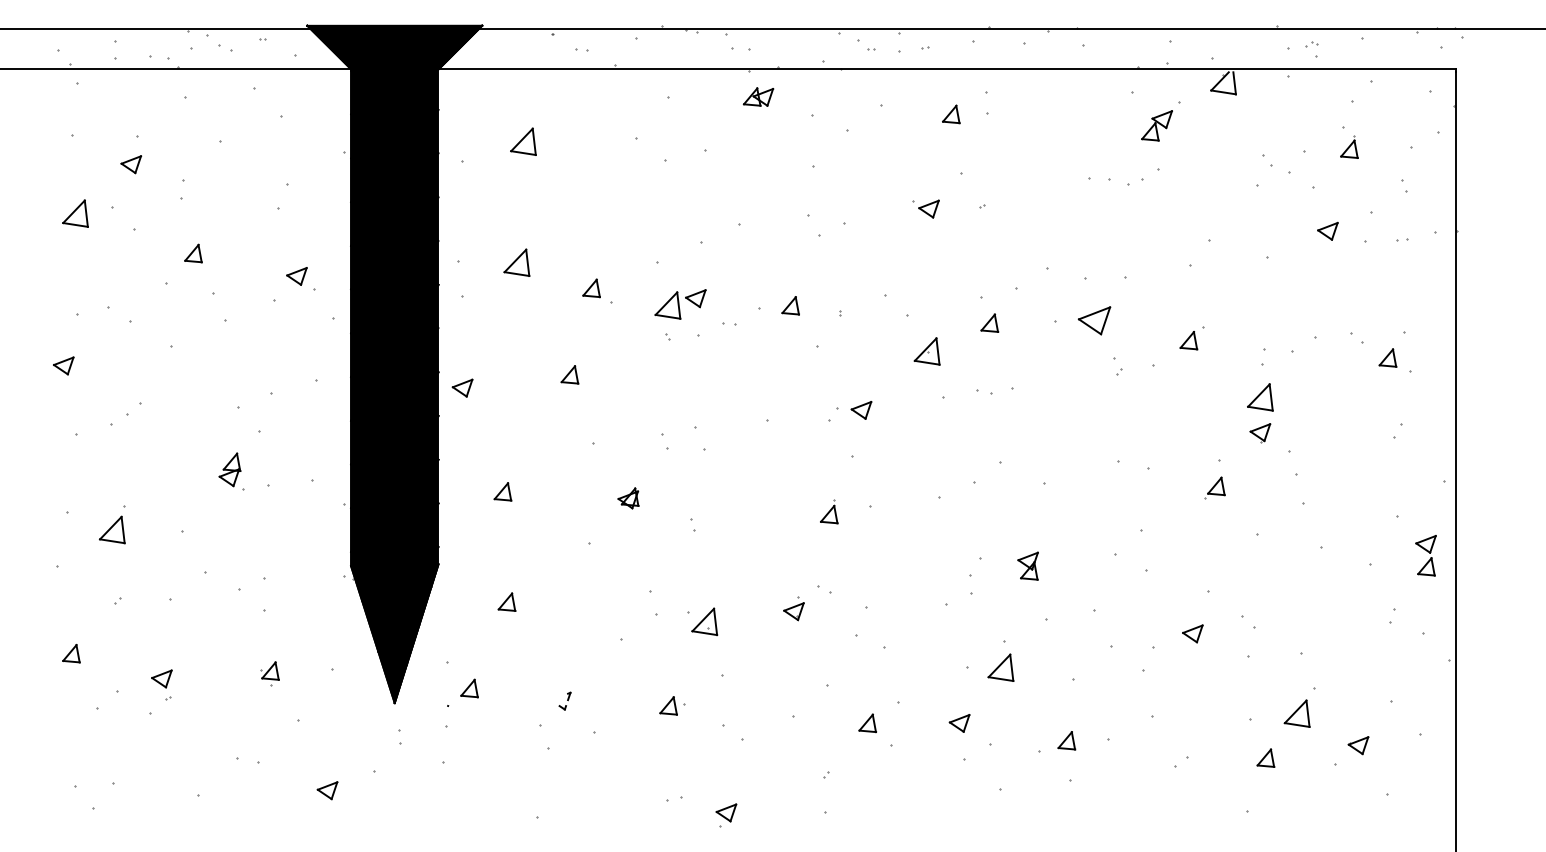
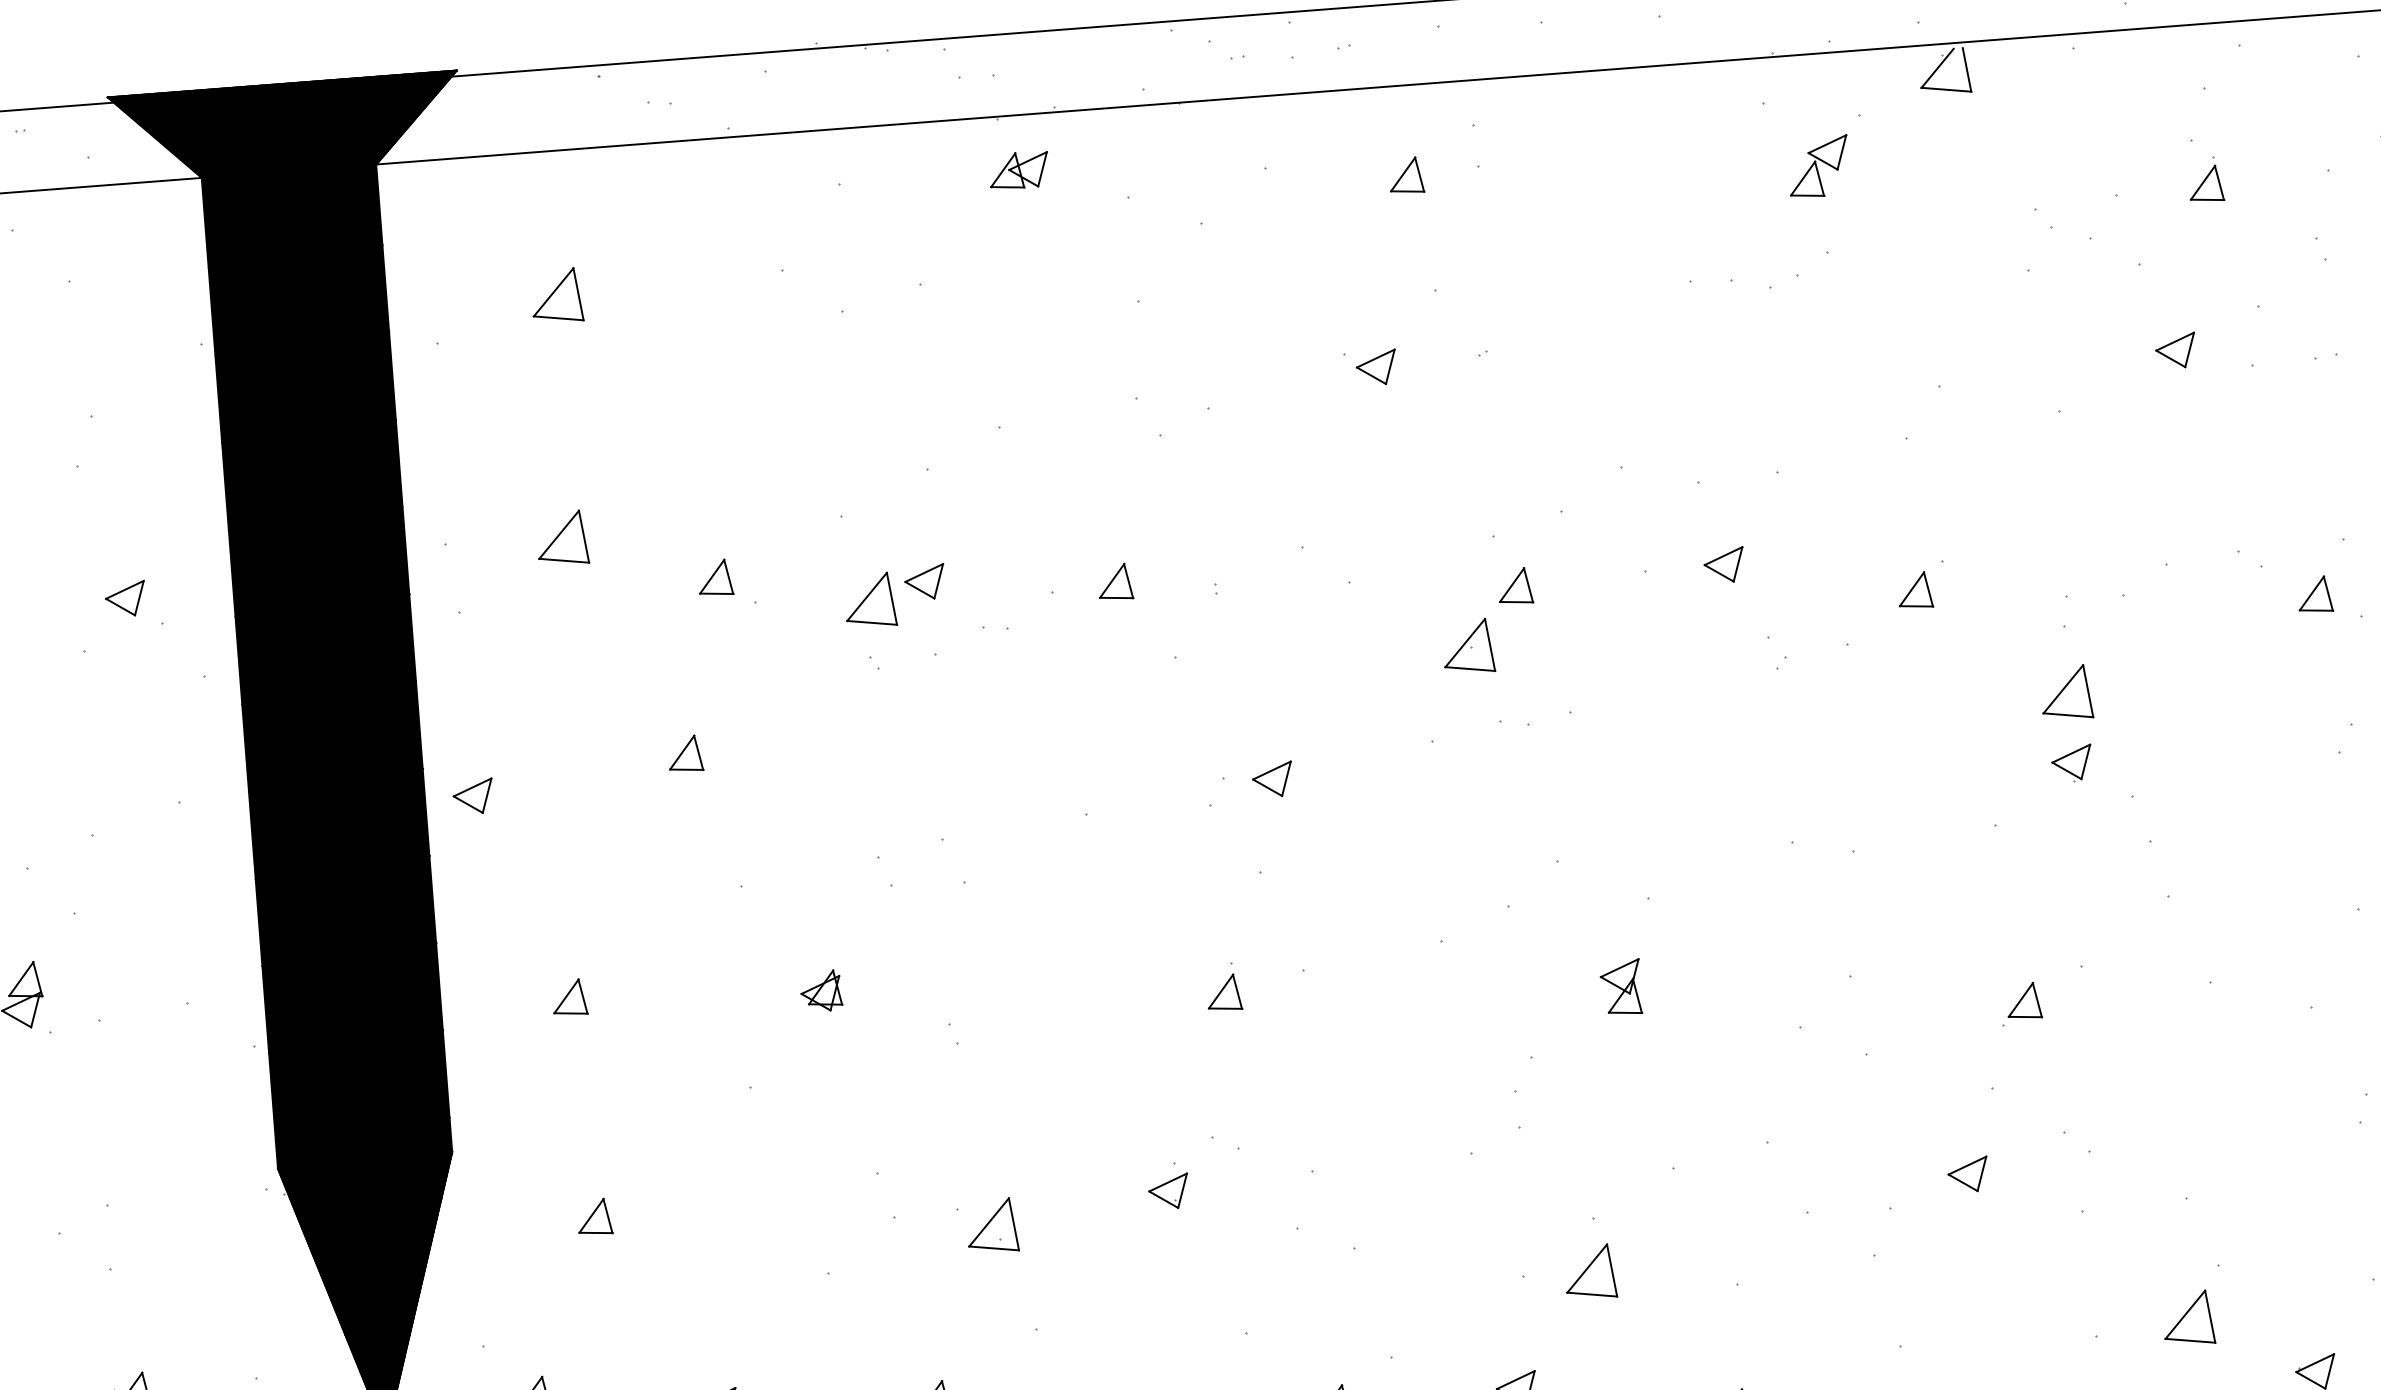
part: (1094, 320) -> (1723, 564), size x0.62
part: (926, 351) -> (1467, 646), moved
part: (1214, 487) -> (2020, 1003), moved
part: (1027, 565) -> (1619, 986), moved

